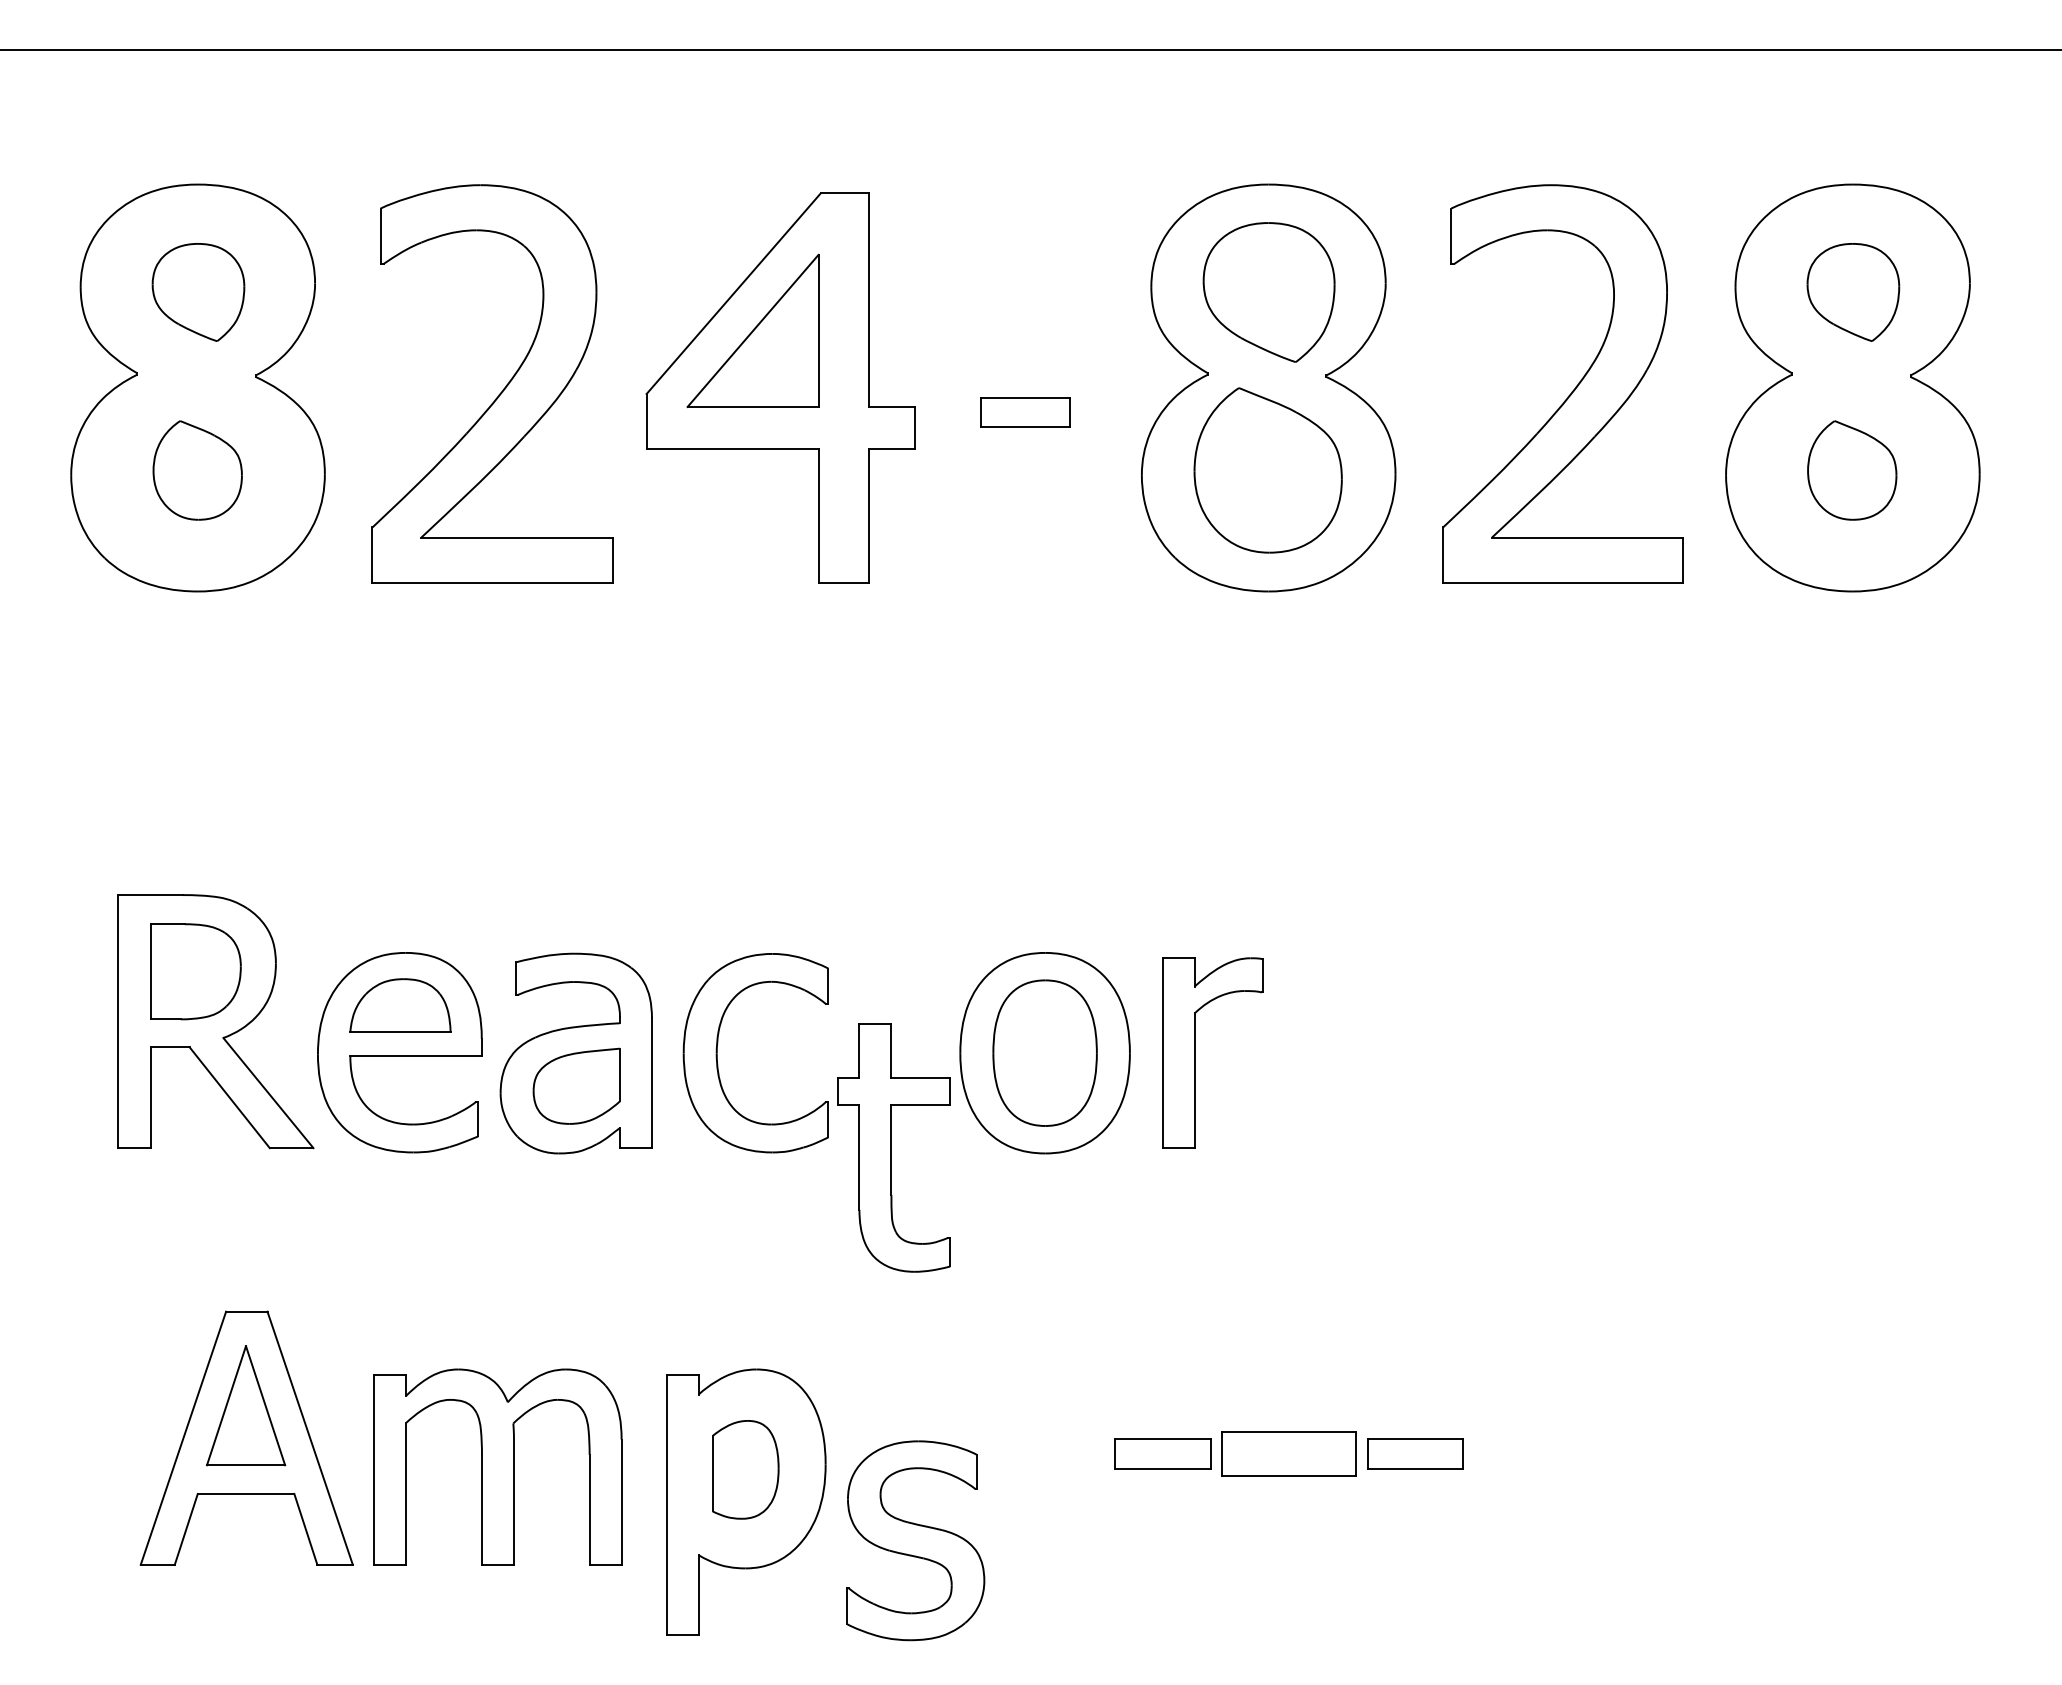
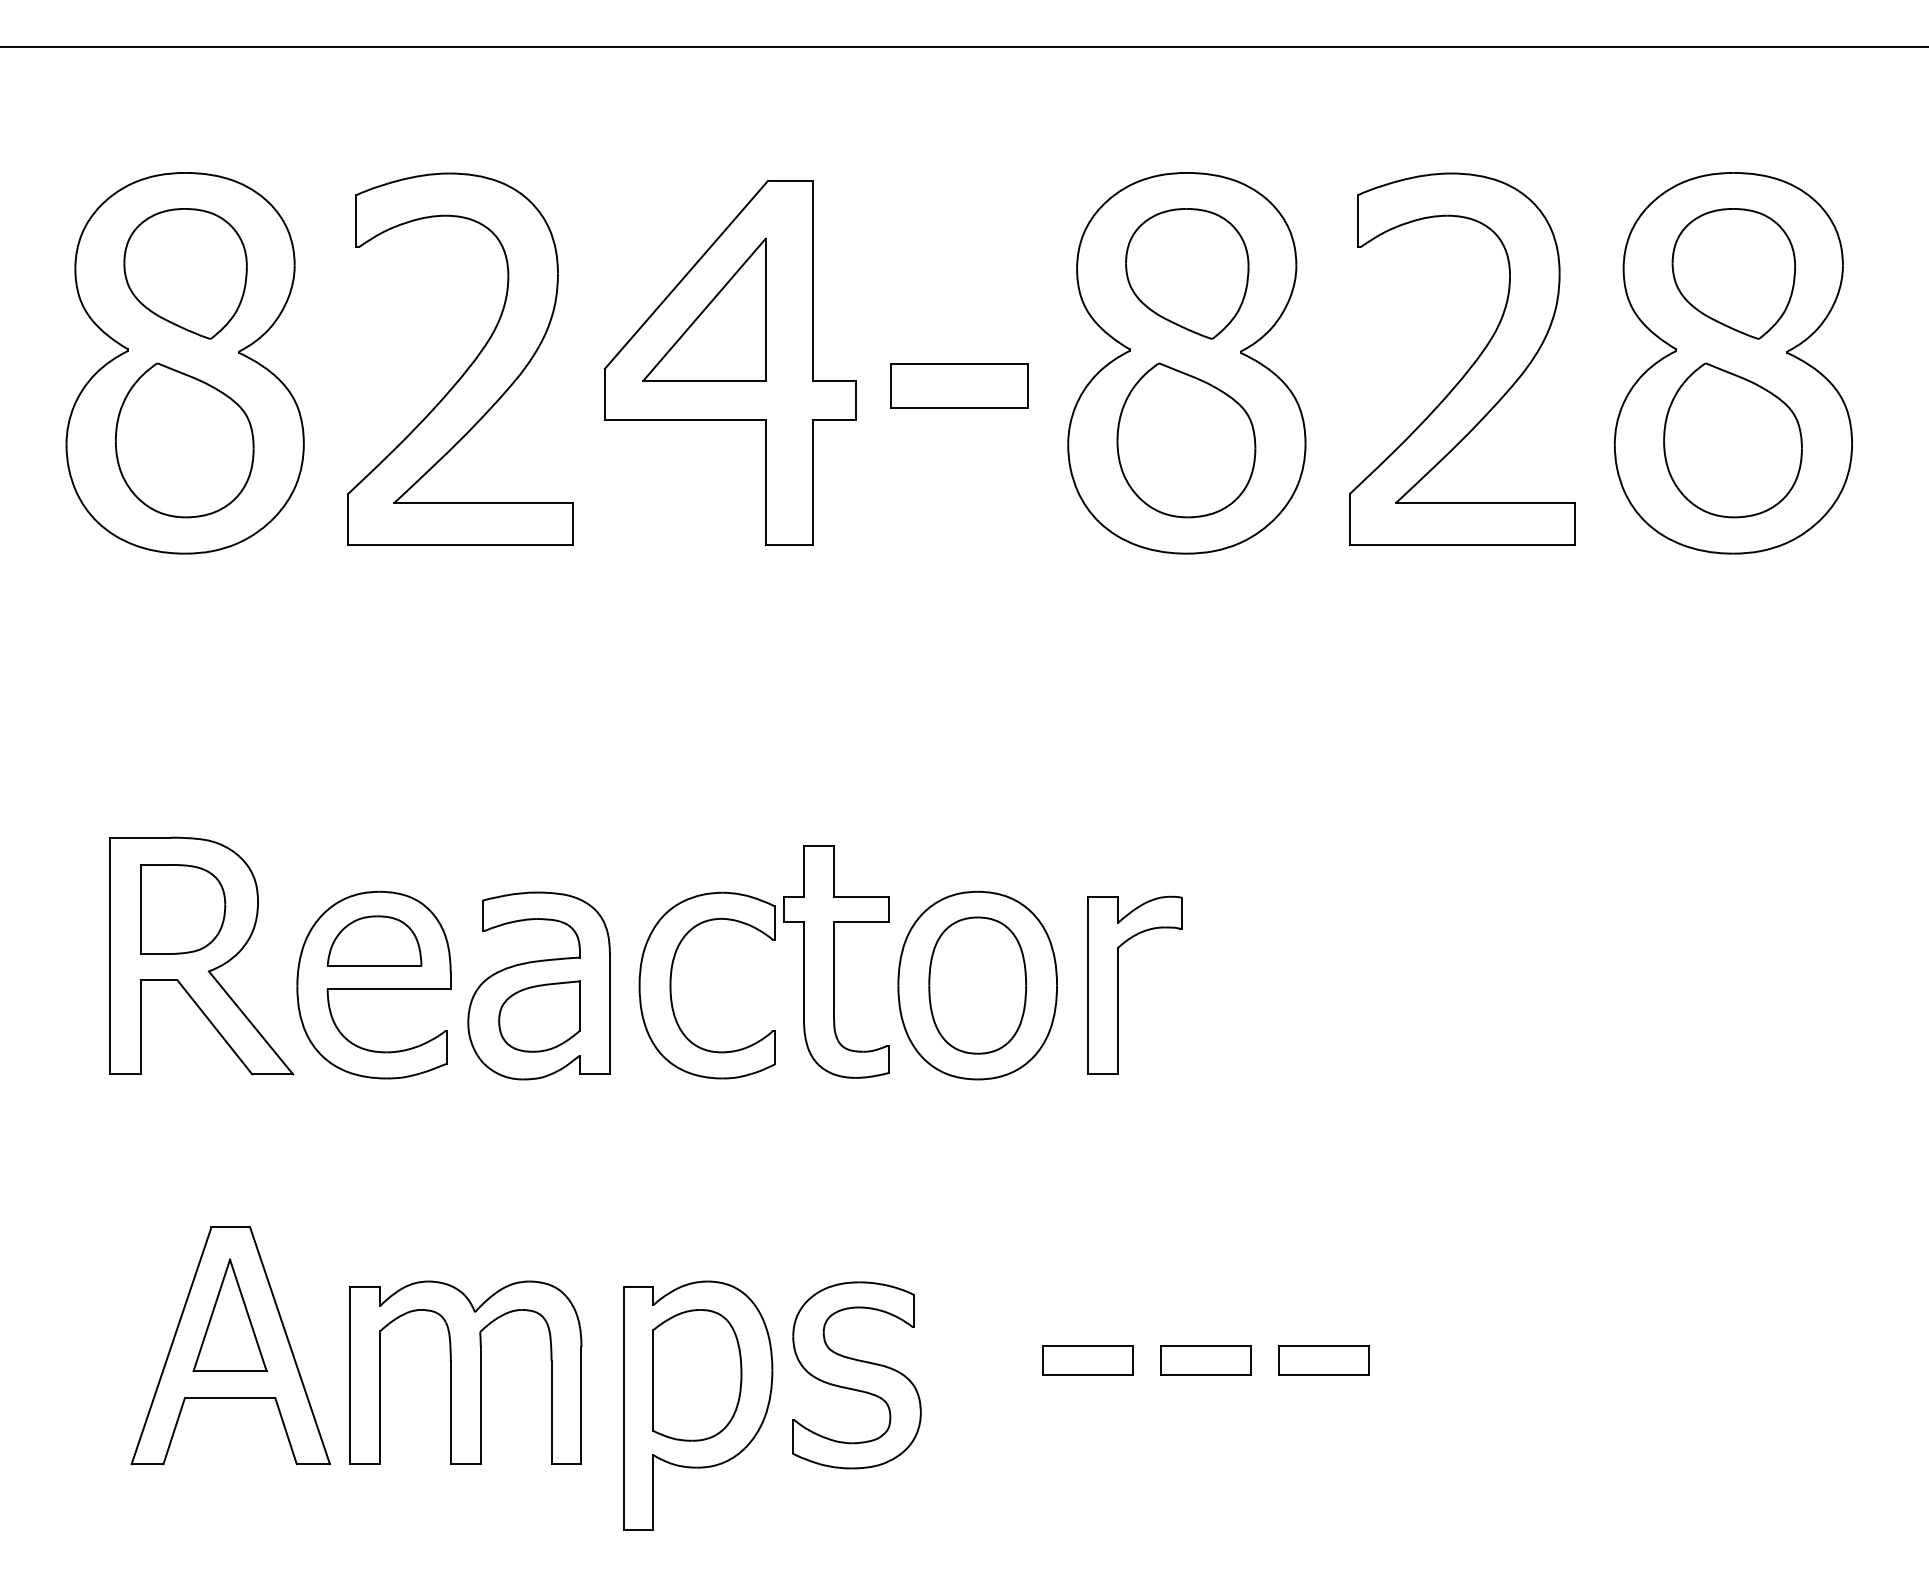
part: (198, 292) -> (185, 273), size x1.43
part: (1853, 292) -> (1734, 273), size x1.43
part: (1025, 412) -> (959, 386), size x1.67
part: (197, 470) -> (184, 440), size x1.67
part: (1851, 470) -> (1732, 440), size x1.67
part: (893, 1147) -> (835, 961), moved
part: (1288, 1453) -> (1205, 1360), size x0.71
part: (745, 1469) -> (697, 1375), size x1.43
part: (915, 1540) -> (856, 1375), moved

